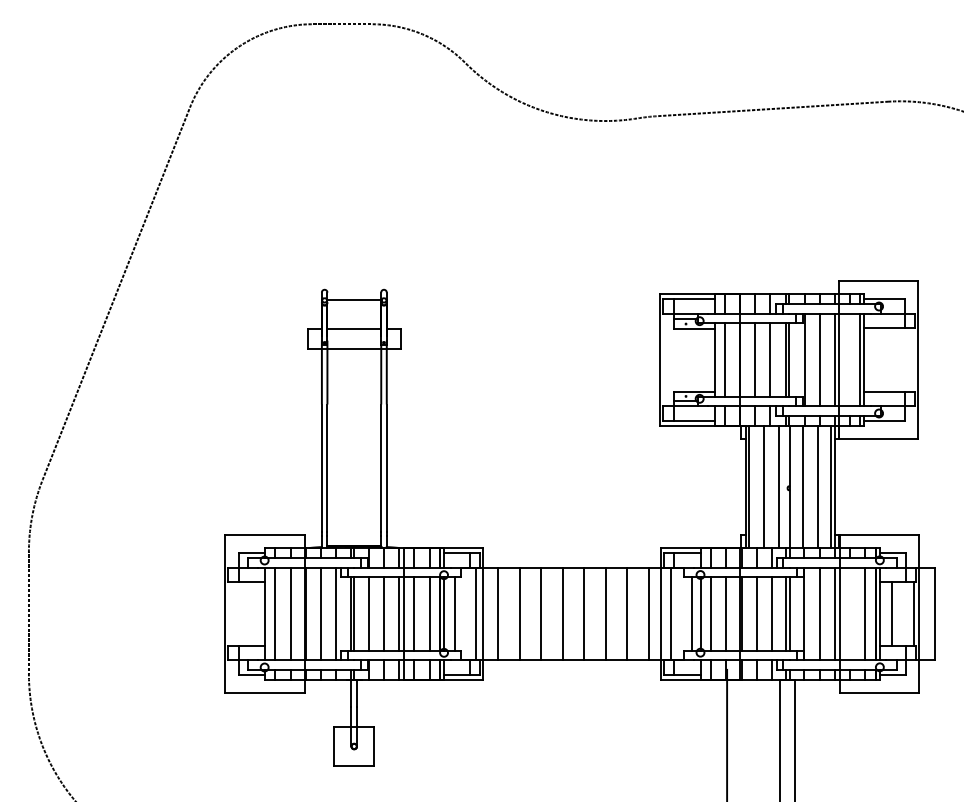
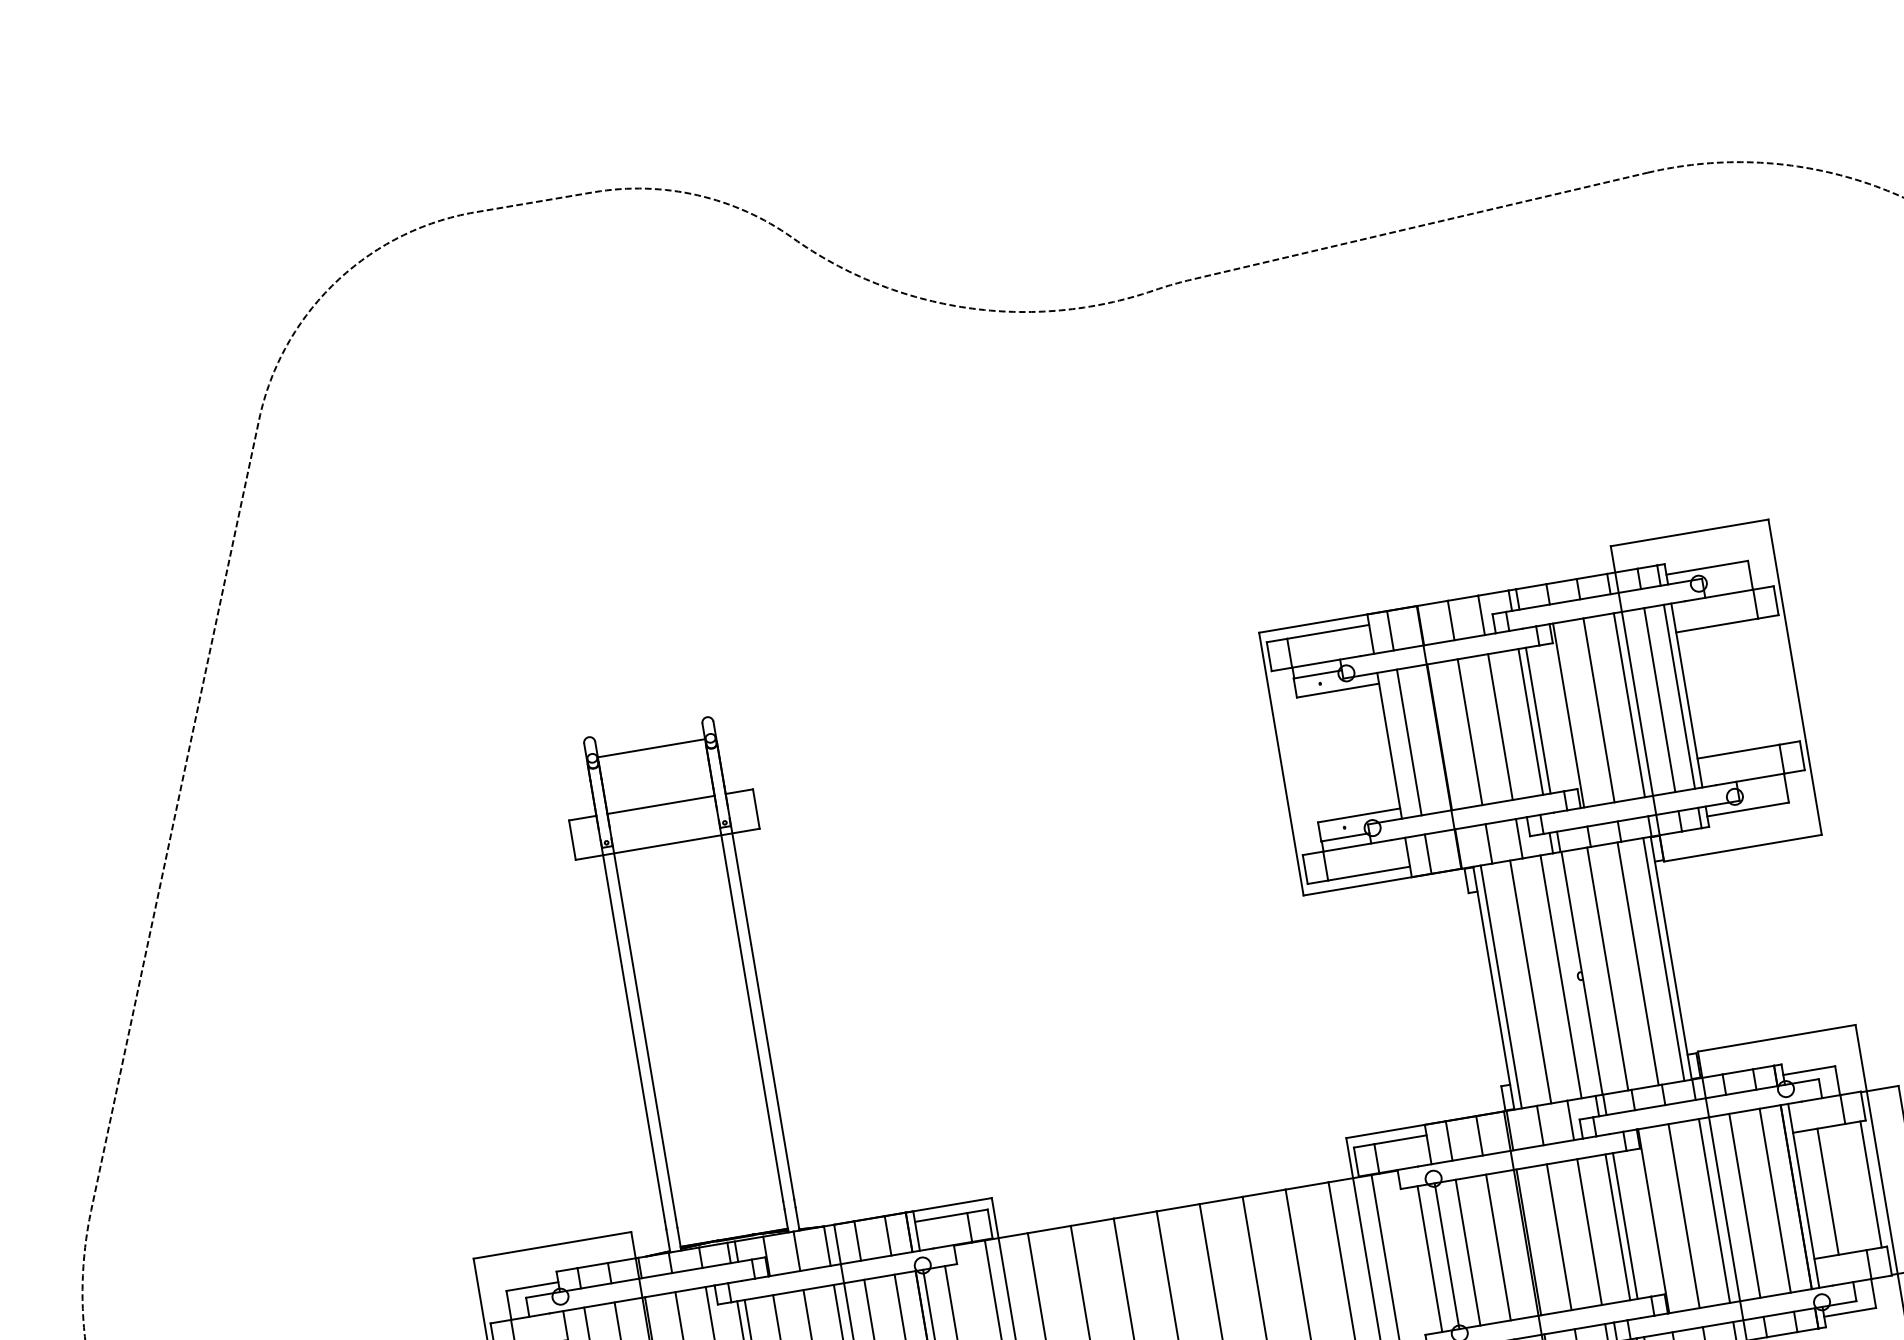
line: (850, 359) -> (1659, 698), added
line: (850, 613) -> (1745, 1204), added

